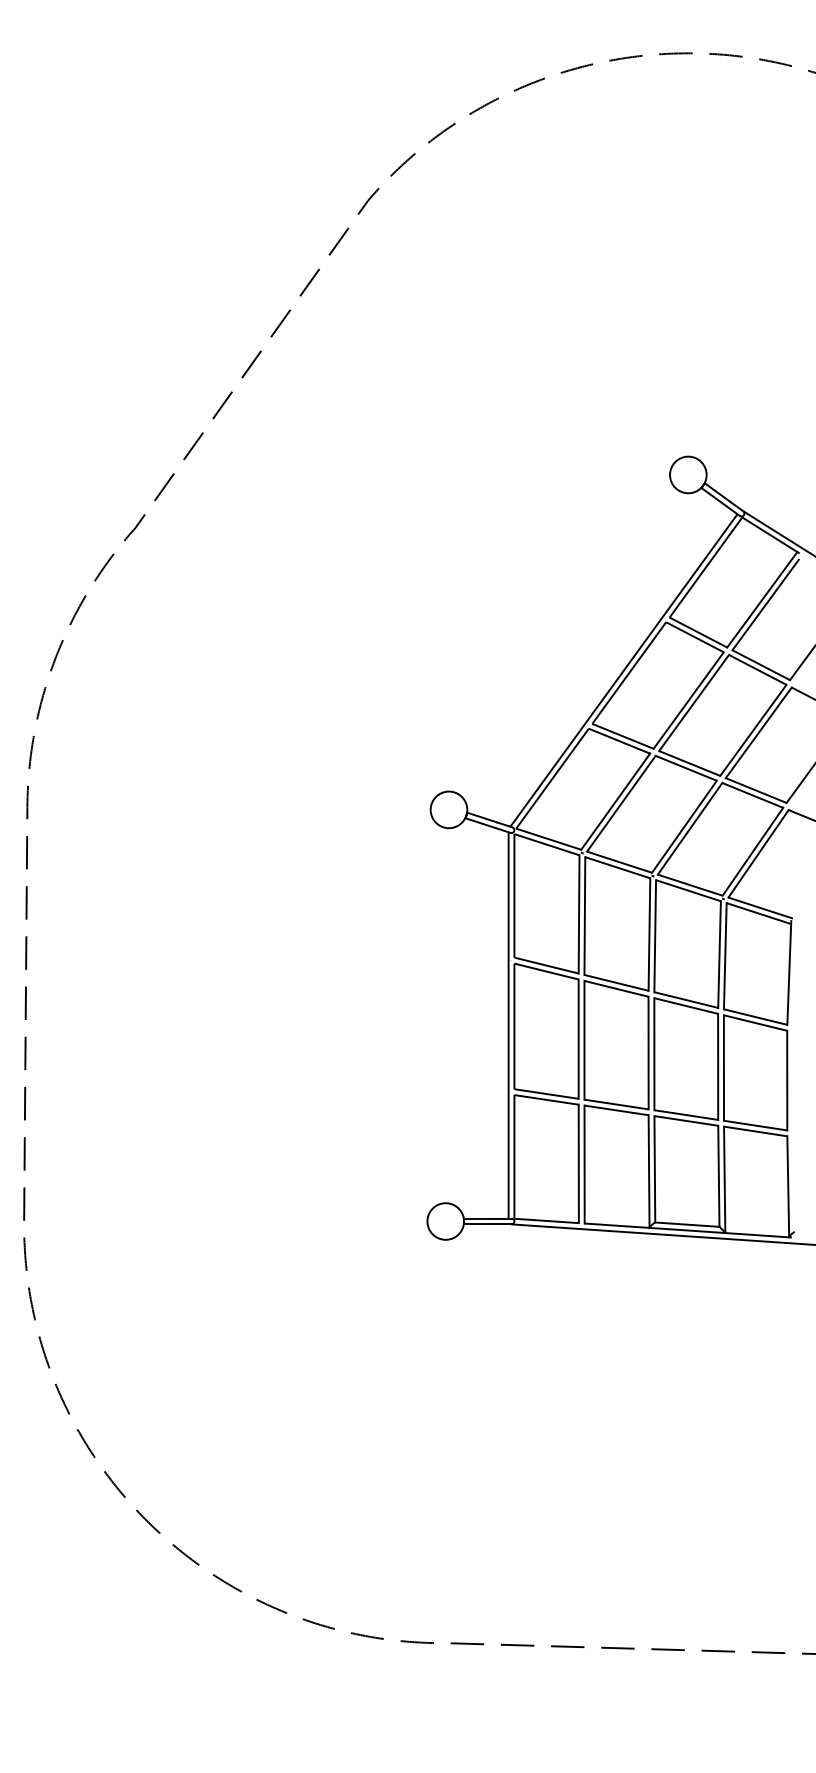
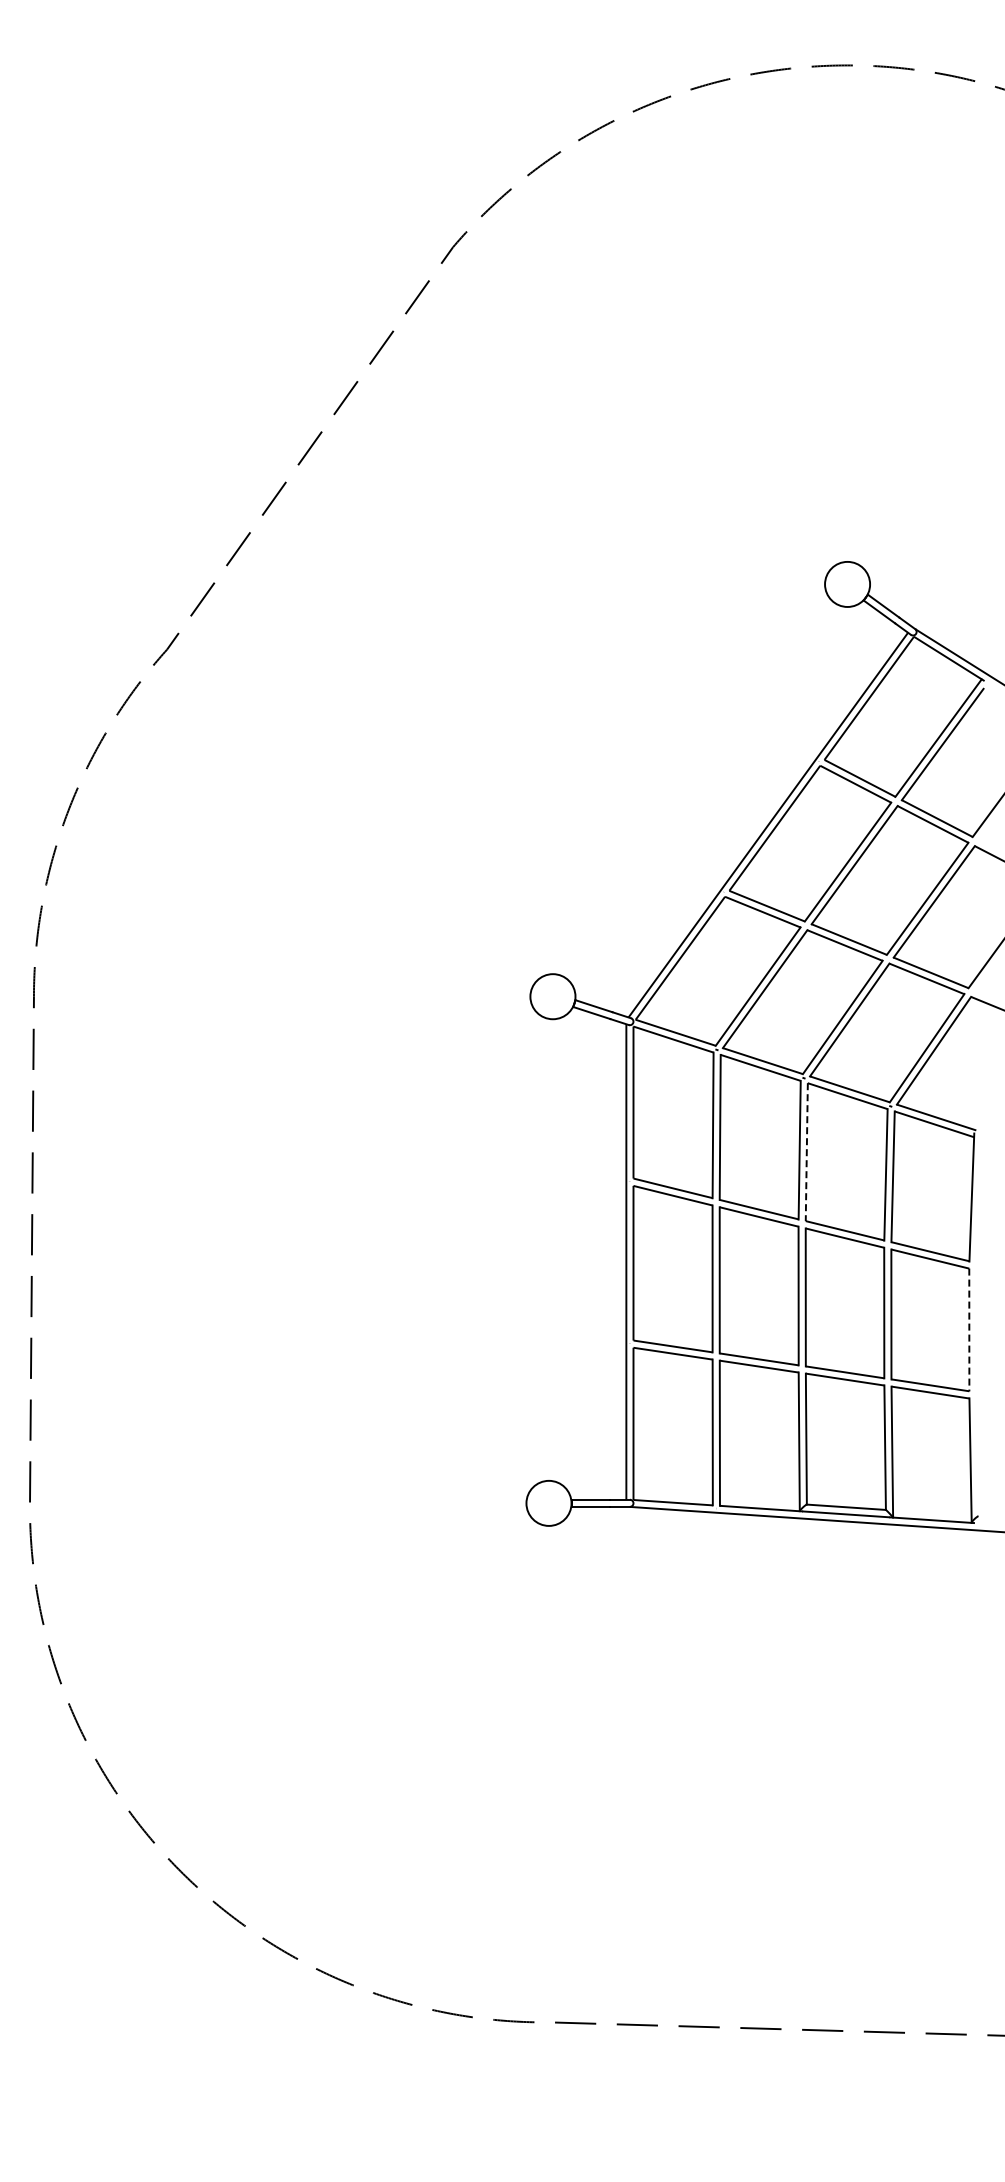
line: (654, 936) -> (806, 1152), solid -> dashed
line: (787, 1081) -> (969, 1330), solid -> dashed

